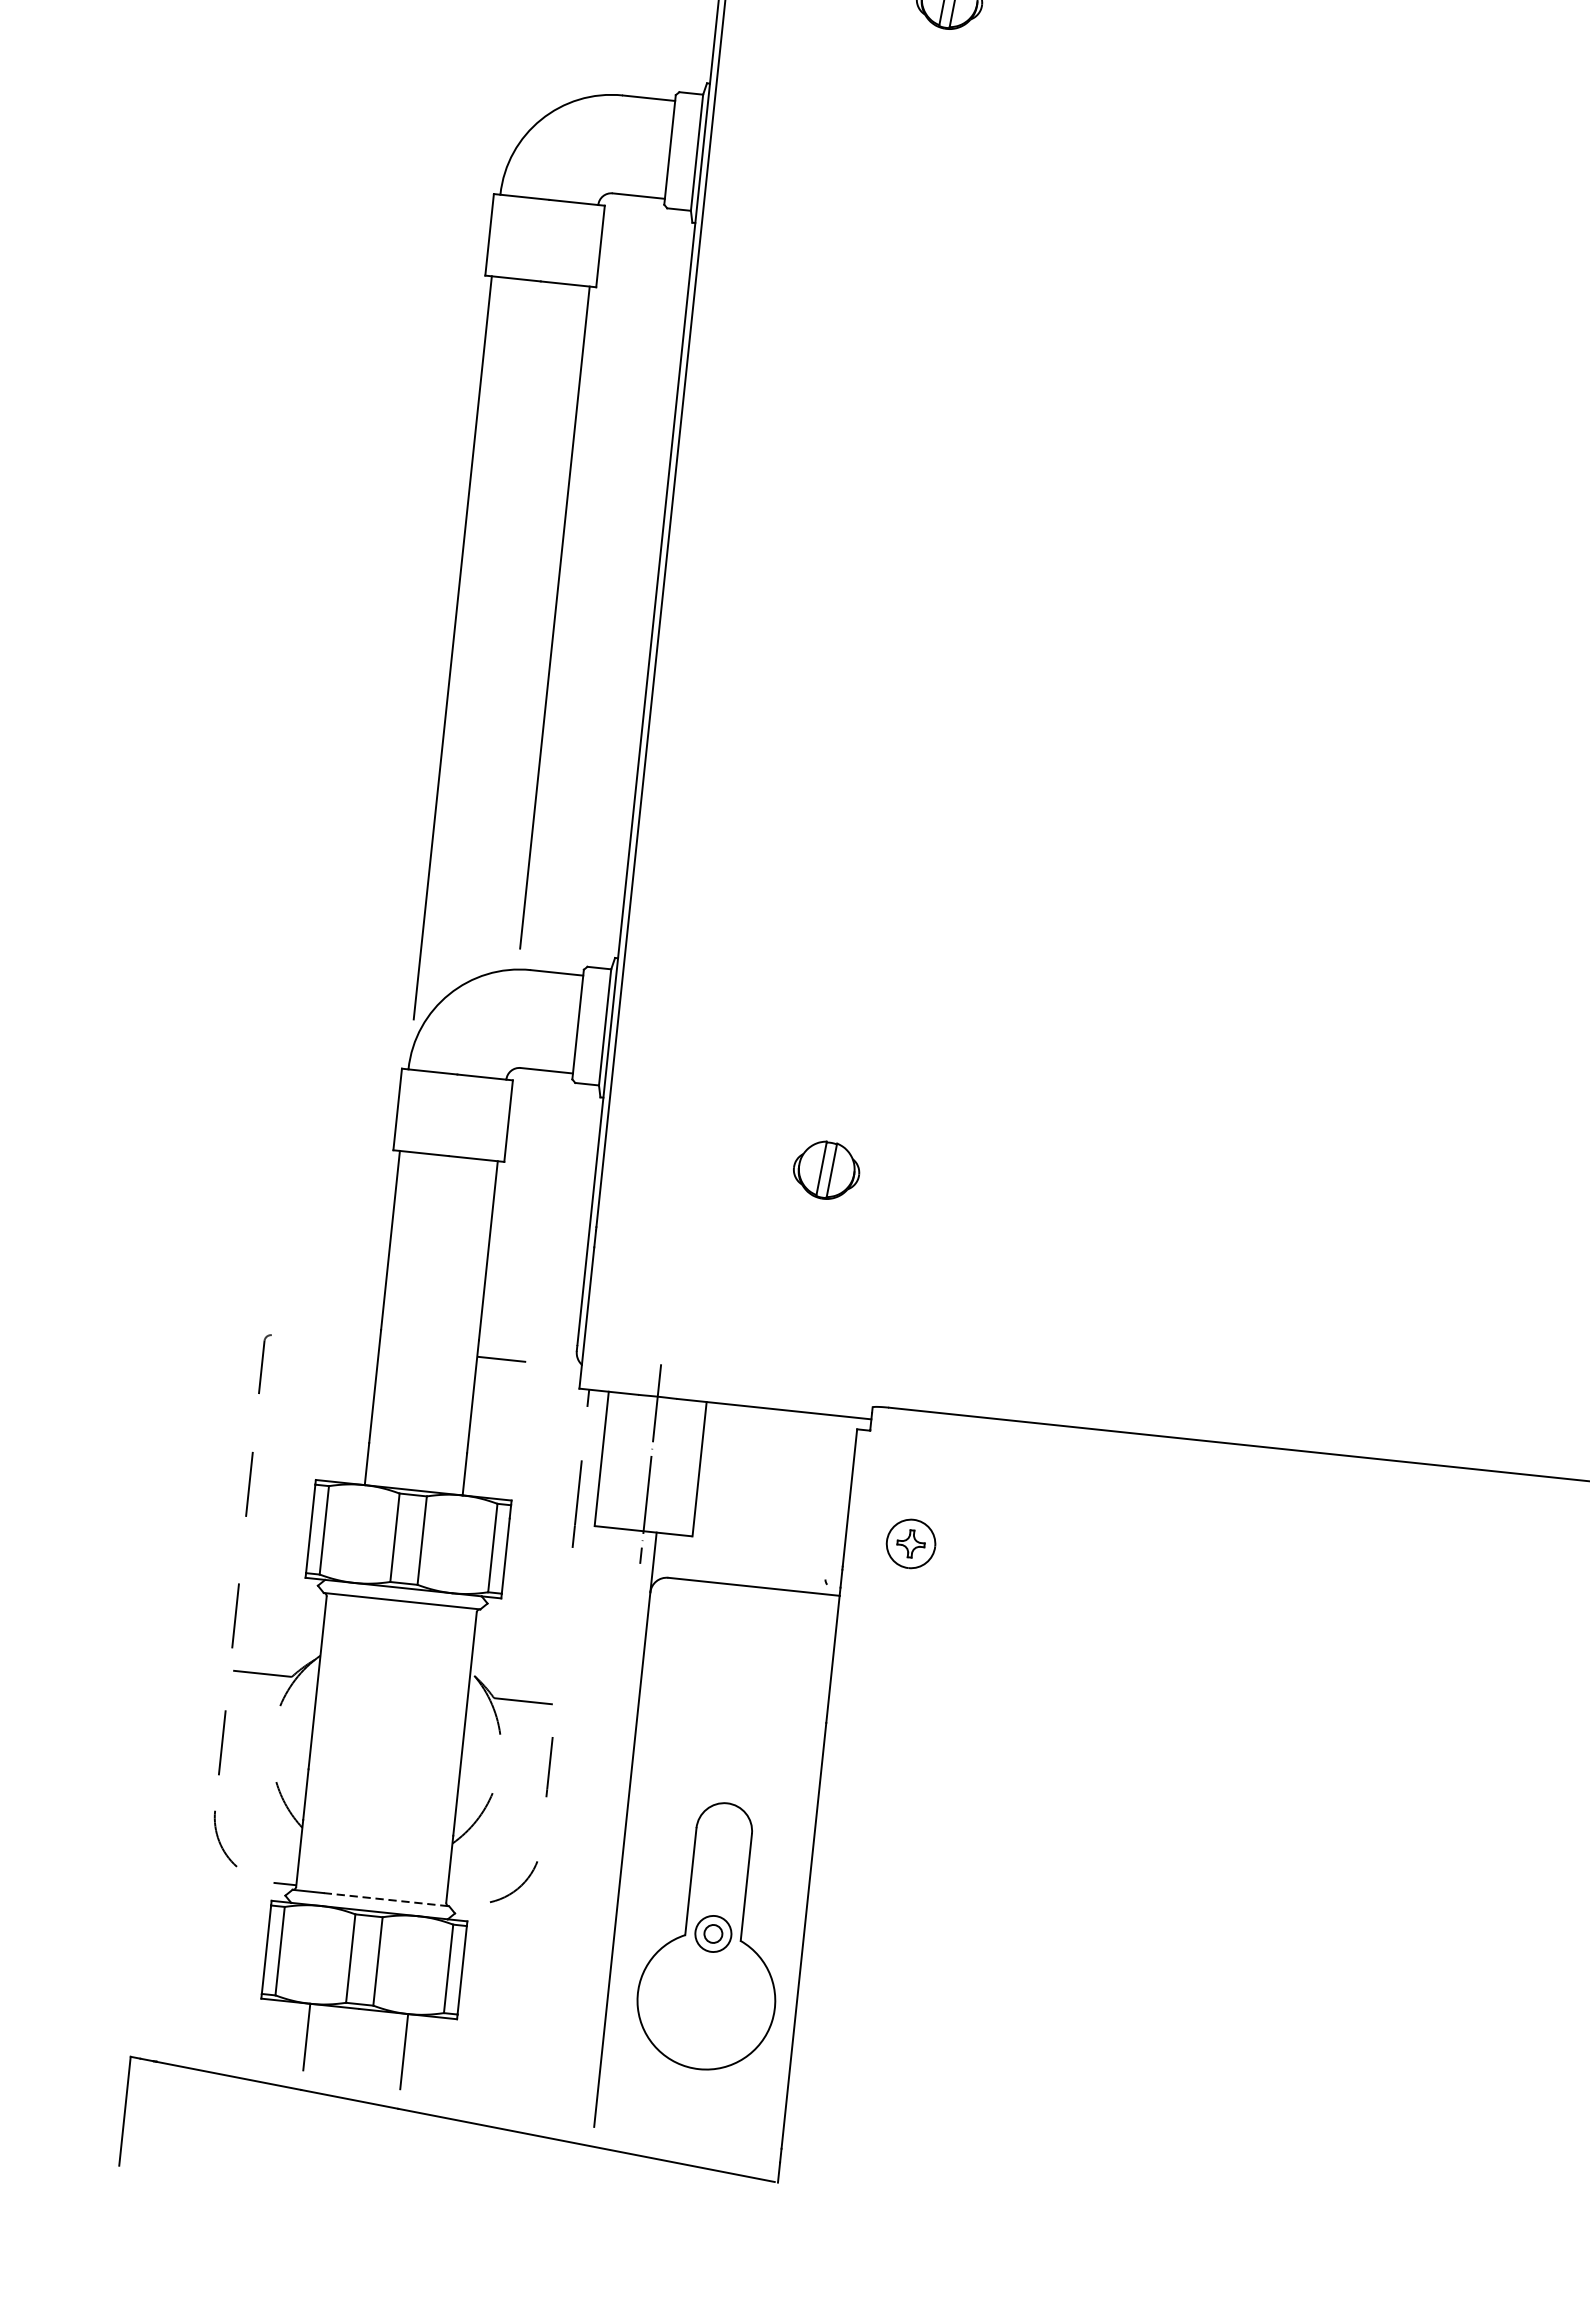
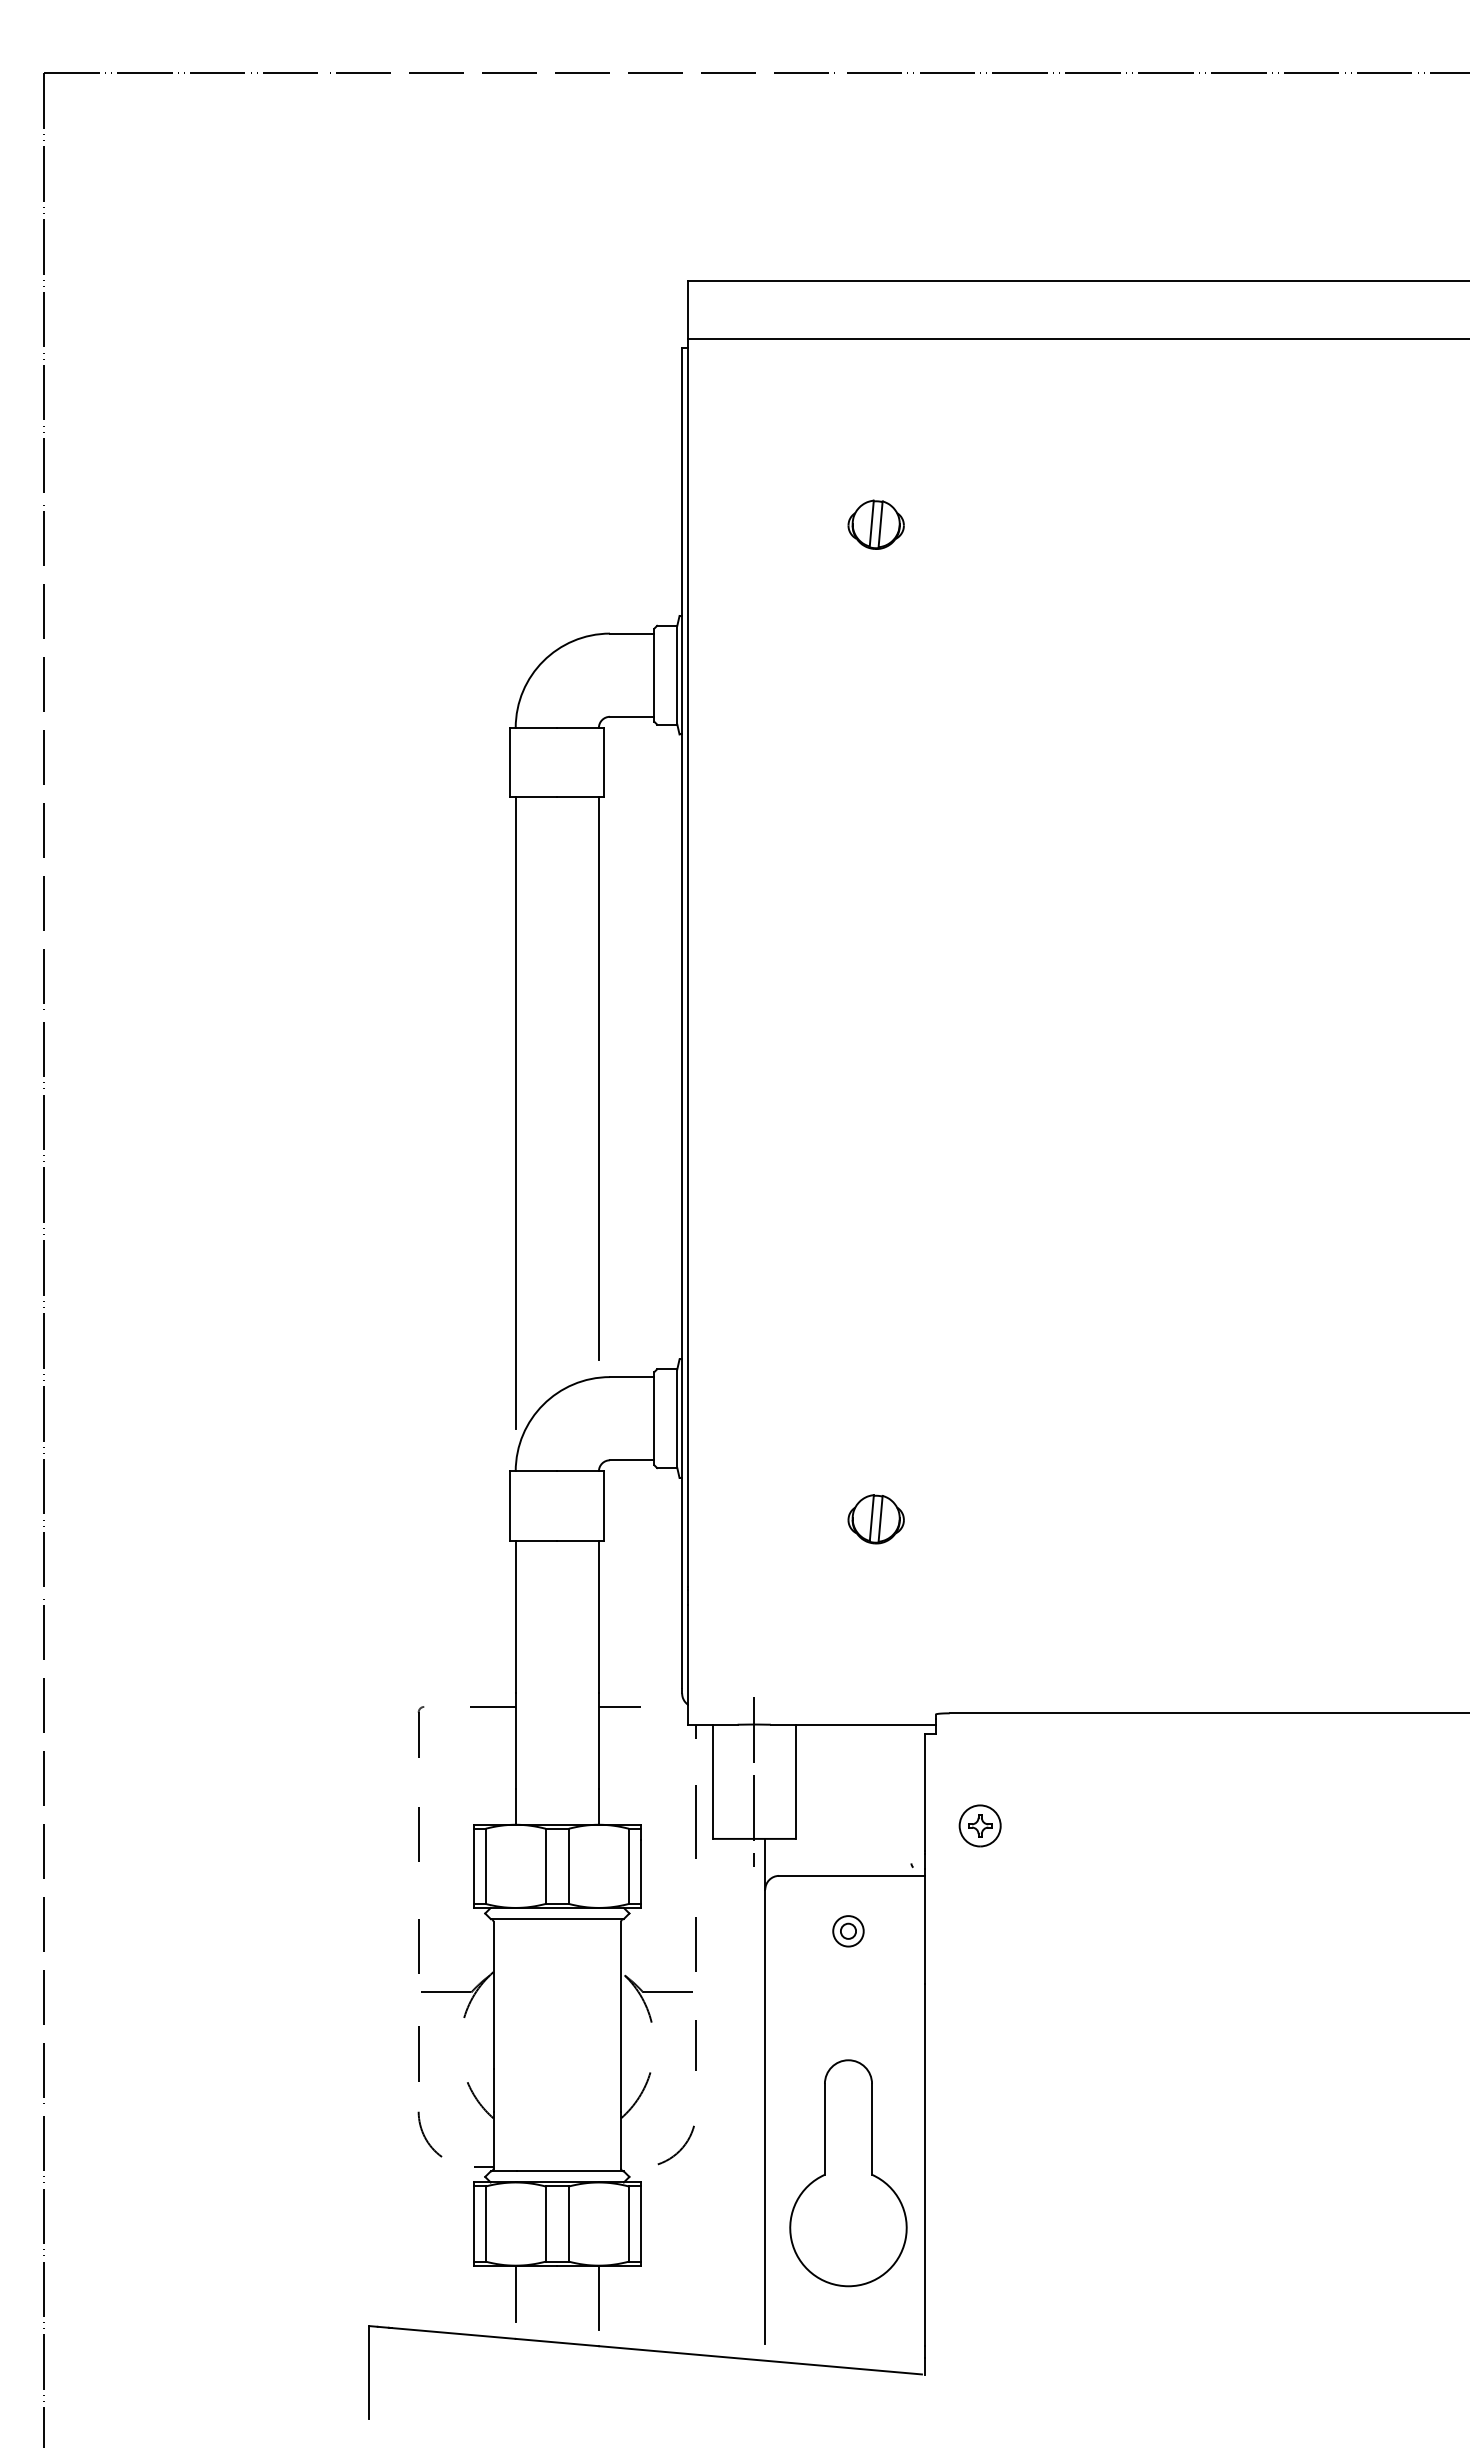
line: (352, 1343) -> (492, 1706), added
line: (561, 1647) -> (695, 1943), added
line: (387, 1899) -> (571, 2171), dashed -> solid
part: (713, 1934) -> (848, 1931), moved

